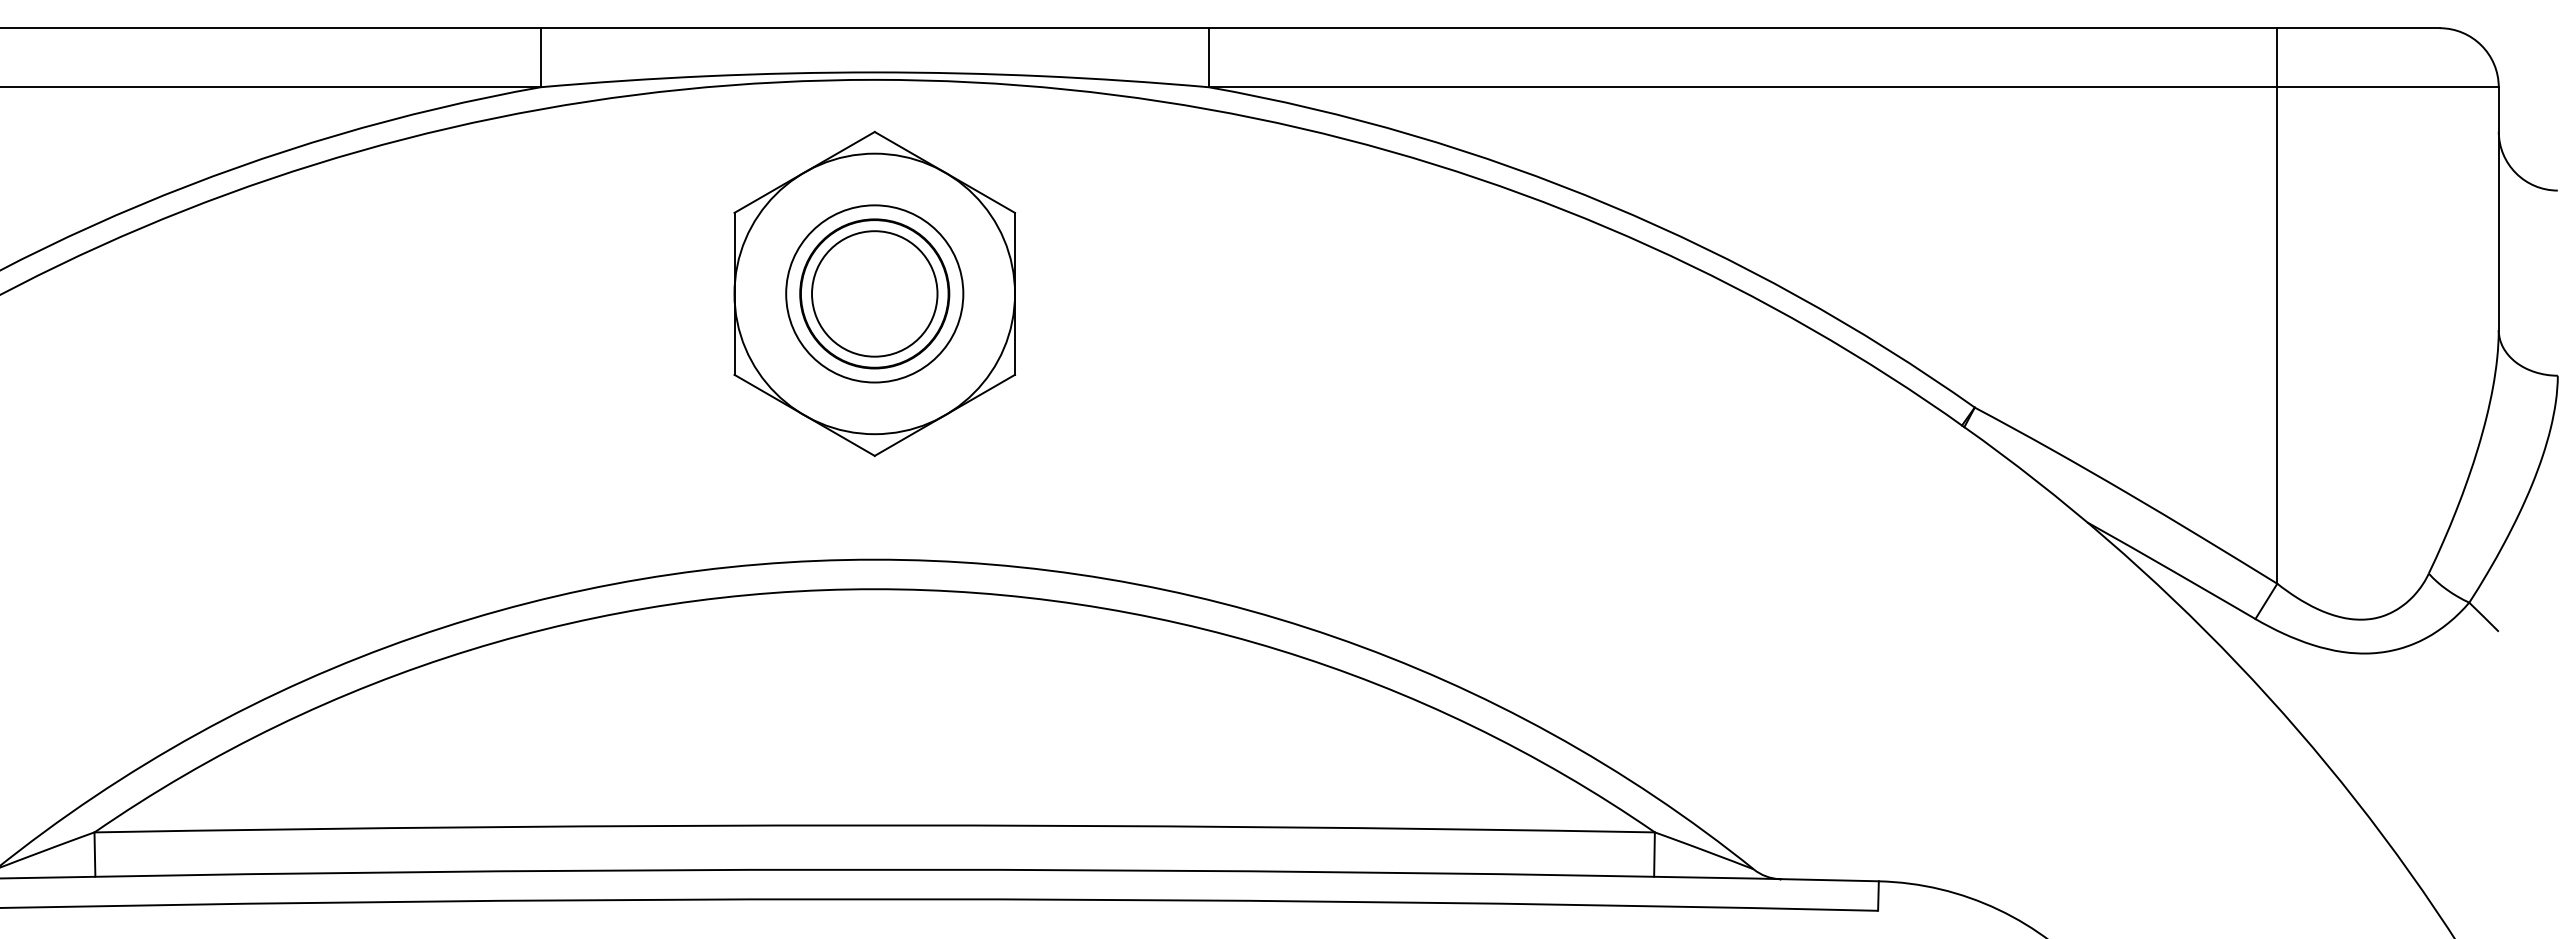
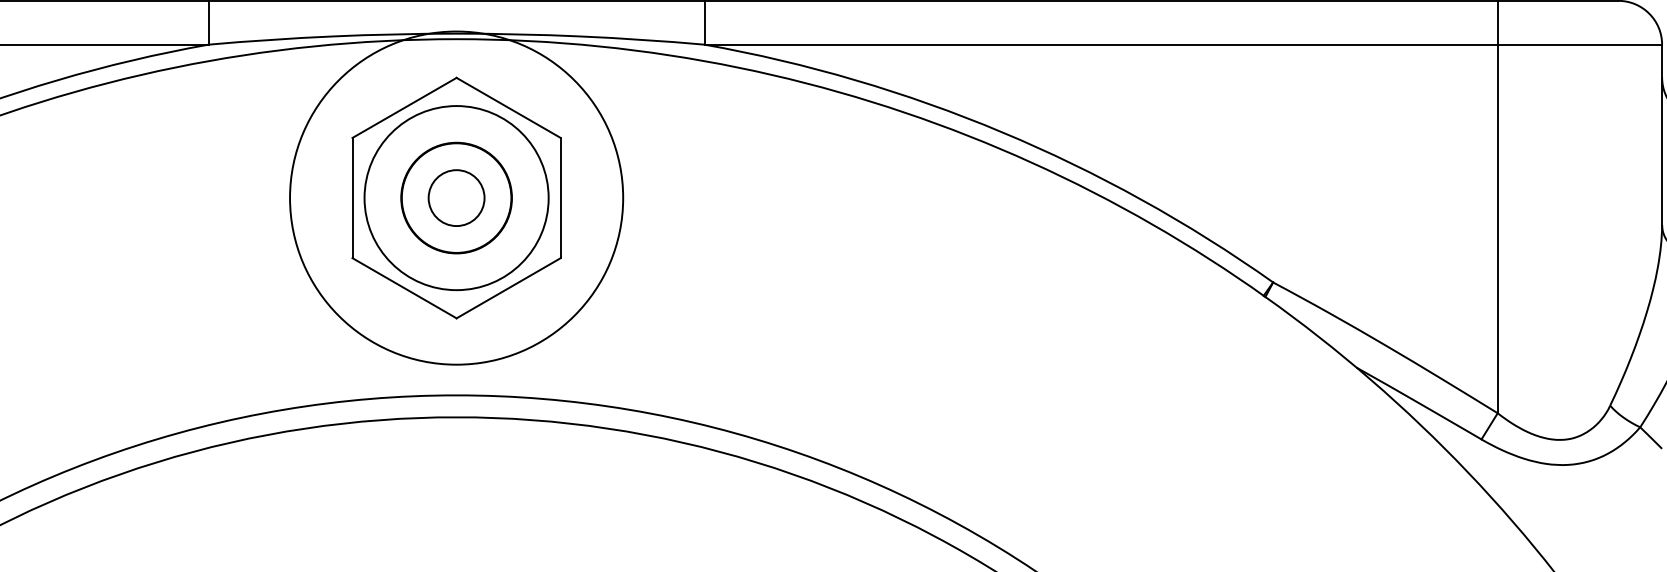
circle: (874, 293) -> (456, 197), size x0.6
circle: (874, 293) -> (456, 197), size x1.4
circle: (874, 293) -> (456, 197), size x1.6

